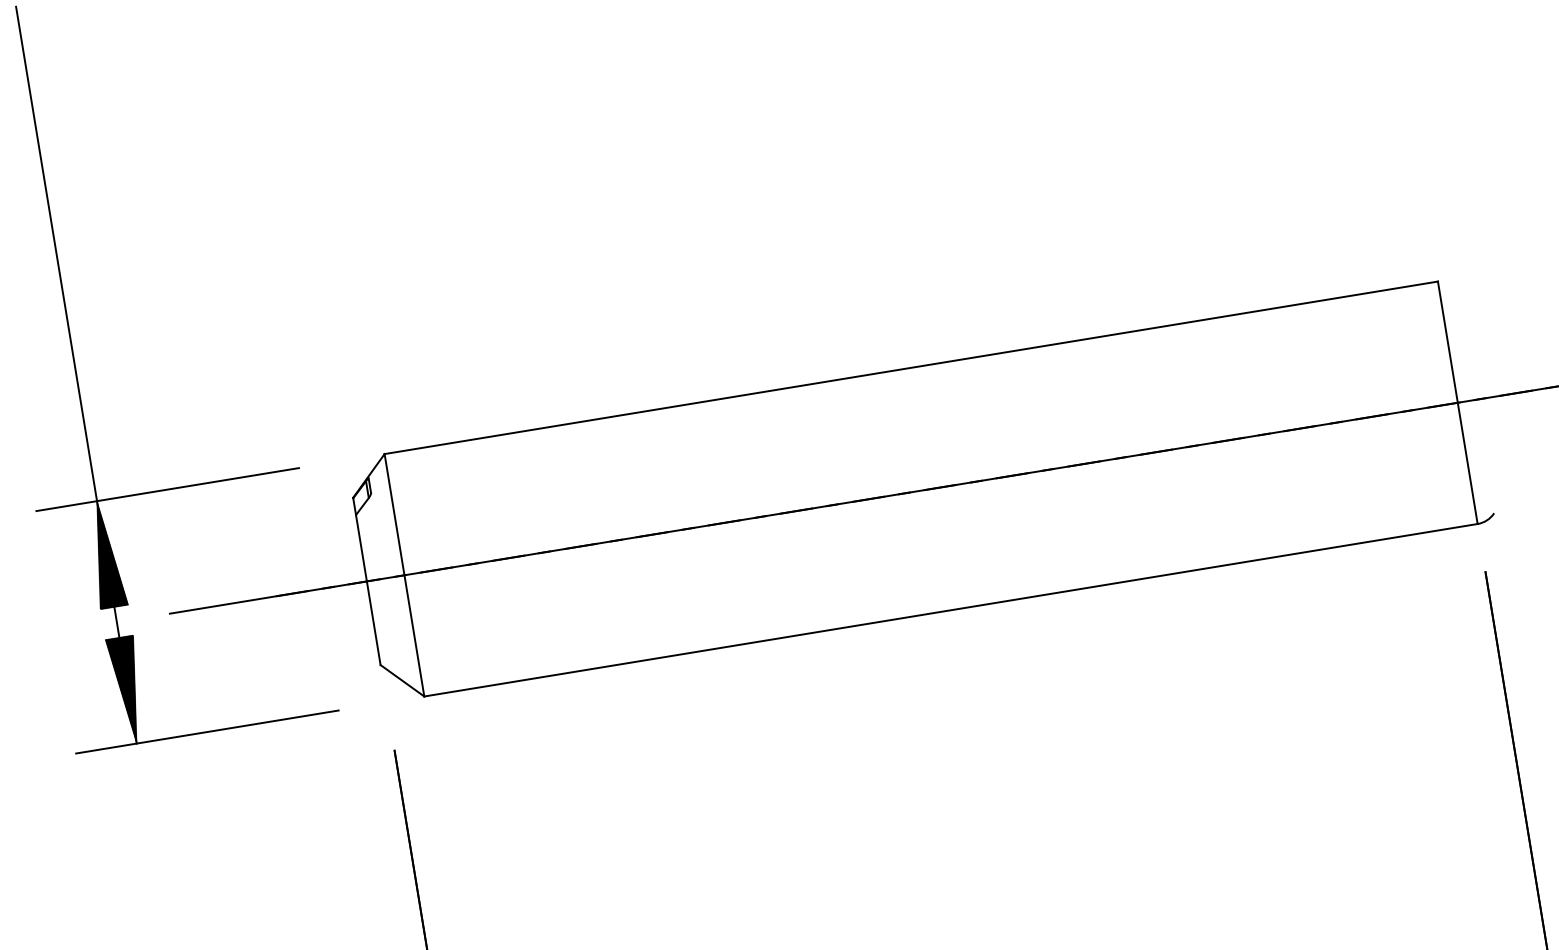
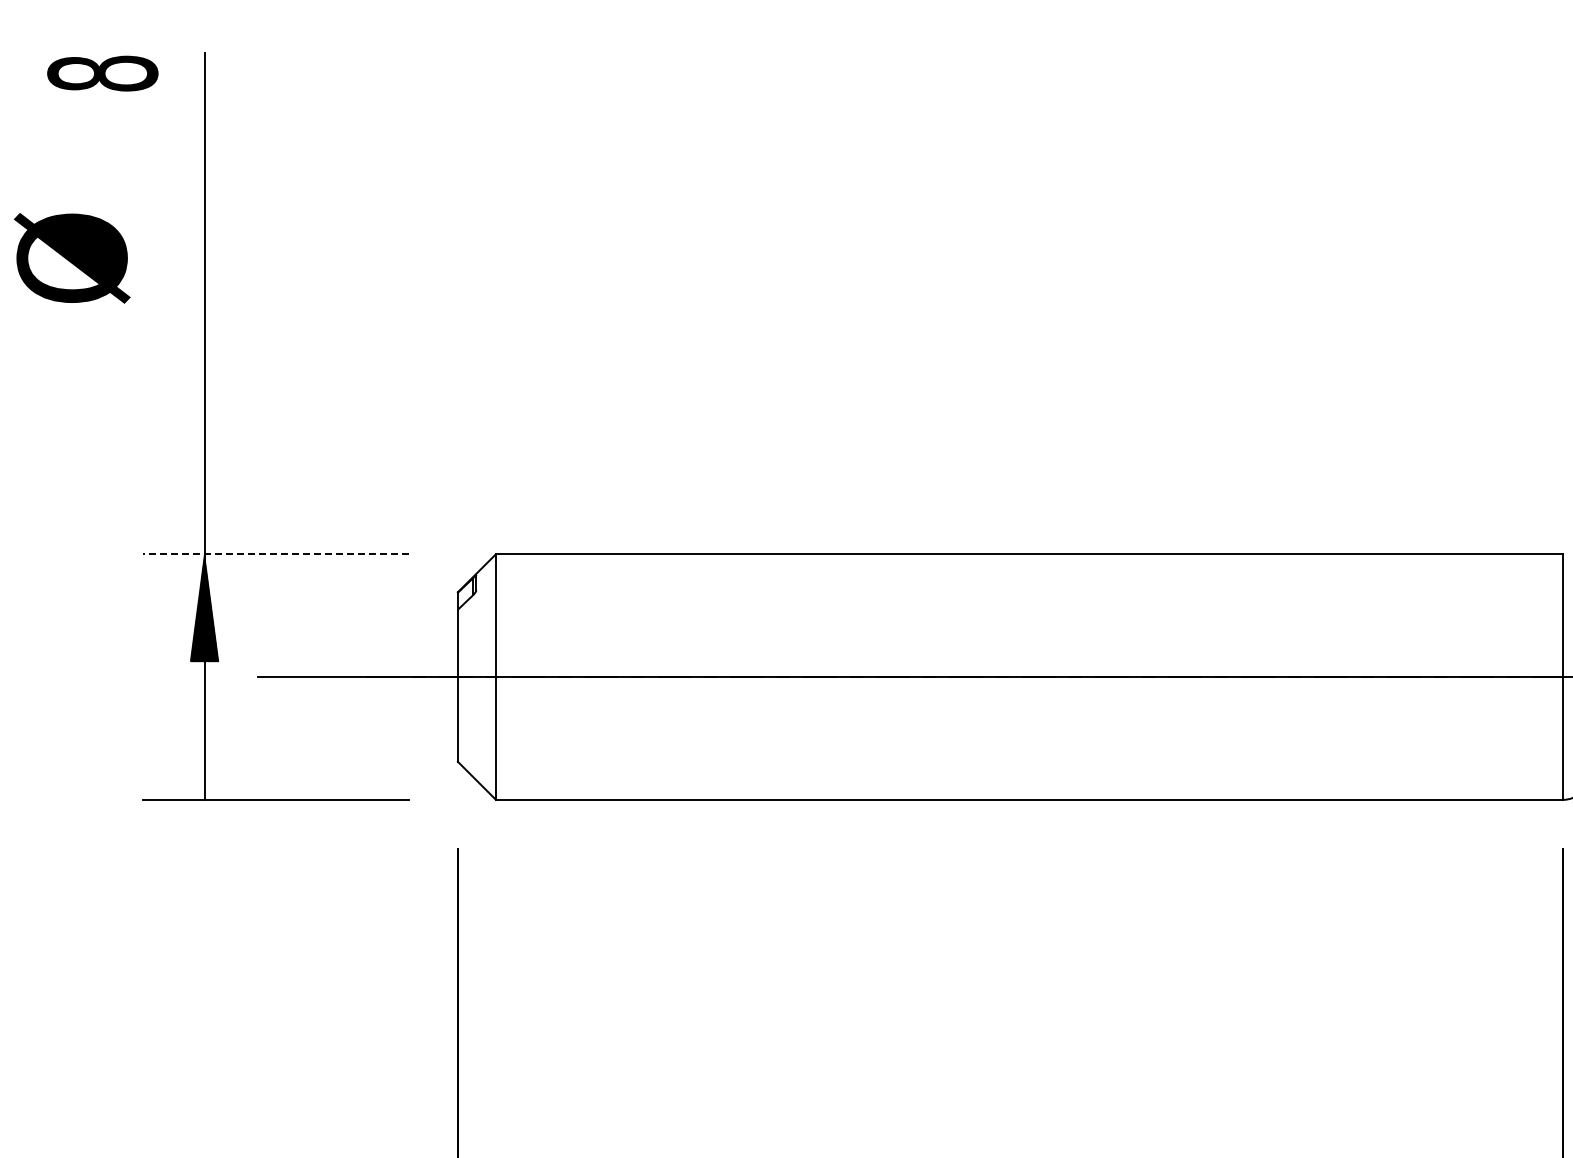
line: (167, 489) -> (275, 554), solid -> dashed
hatch: (127, 689) -> (204, 745), removed

